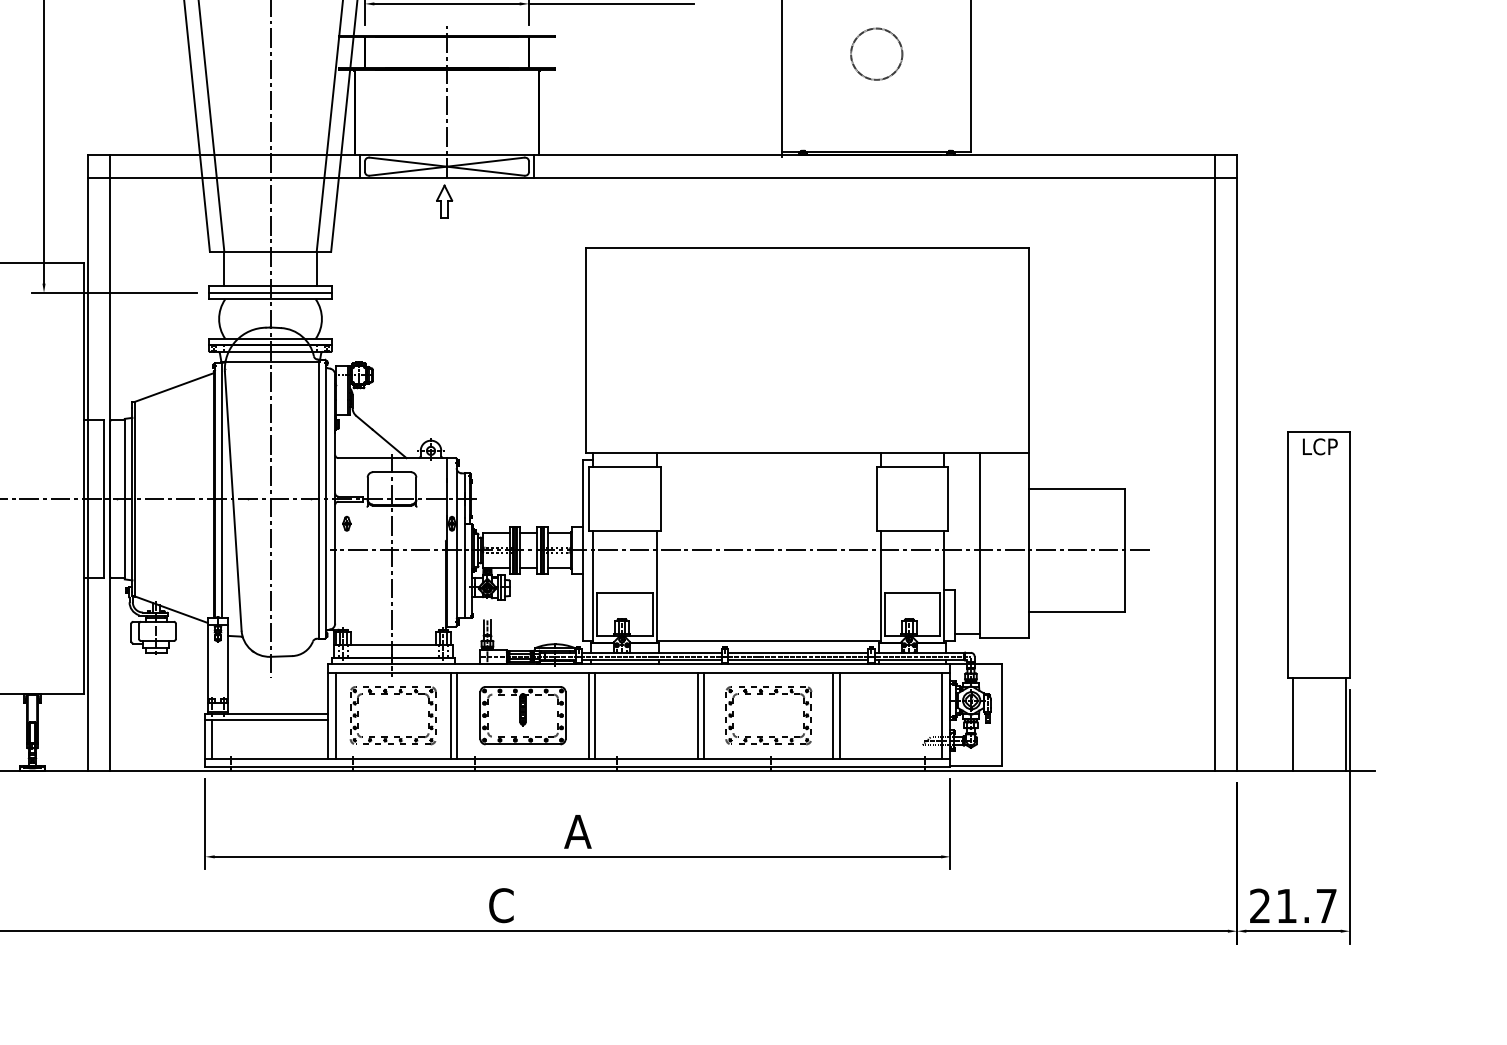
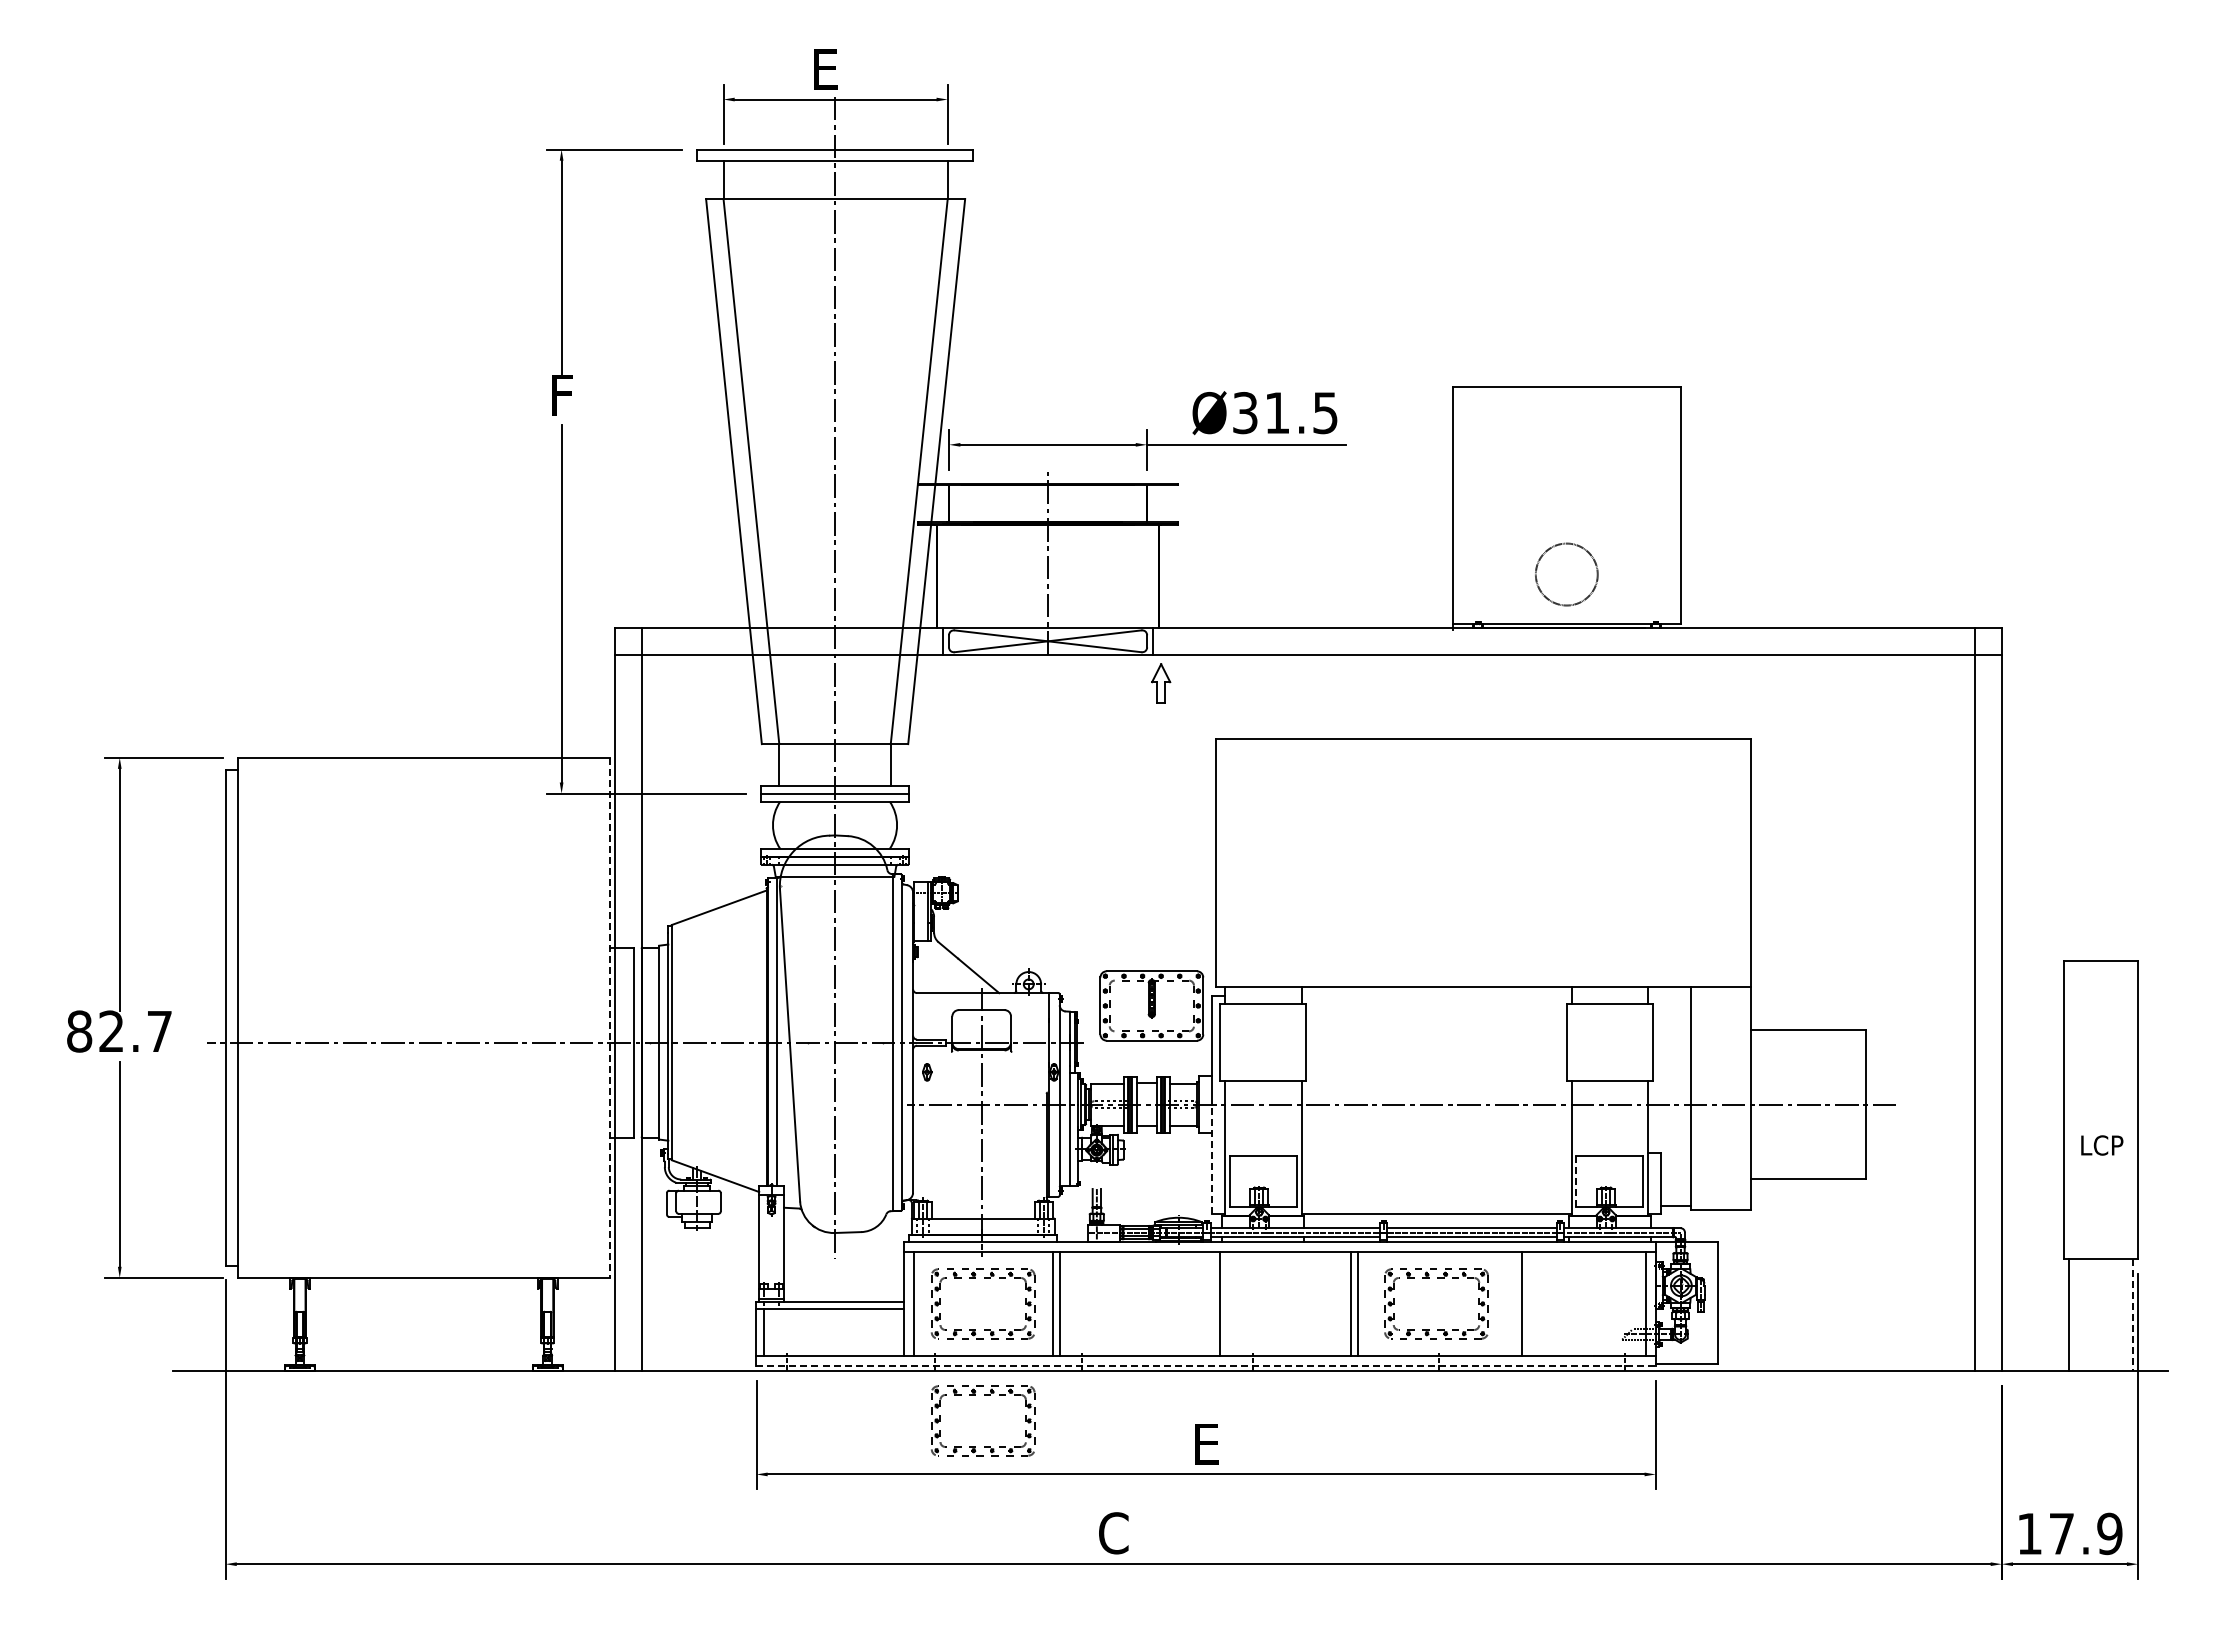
circle: (876, 54) -> (1566, 574), moved
part: (444, 201) -> (1161, 683), moved
text: (1320, 446) -> (2102, 1145), moved
line: (83, 479) -> (609, 1018), solid -> dashed
line: (583, 595) -> (1212, 1158), solid -> dashed
line: (884, 614) -> (1576, 1181), solid -> dashed
part: (522, 715) -> (1151, 1005), moved
line: (595, 715) -> (1227, 1303), removed
line: (833, 715) -> (1514, 1303), removed
line: (1346, 725) -> (2133, 1315), solid -> dashed
line: (578, 766) -> (1206, 1365), solid -> dashed
part: (394, 791) -> (984, 1395), added
text: (577, 831) -> (1205, 1443), A -> E
text: (1293, 905) -> (2069, 1533), 21.7 -> 17.9

